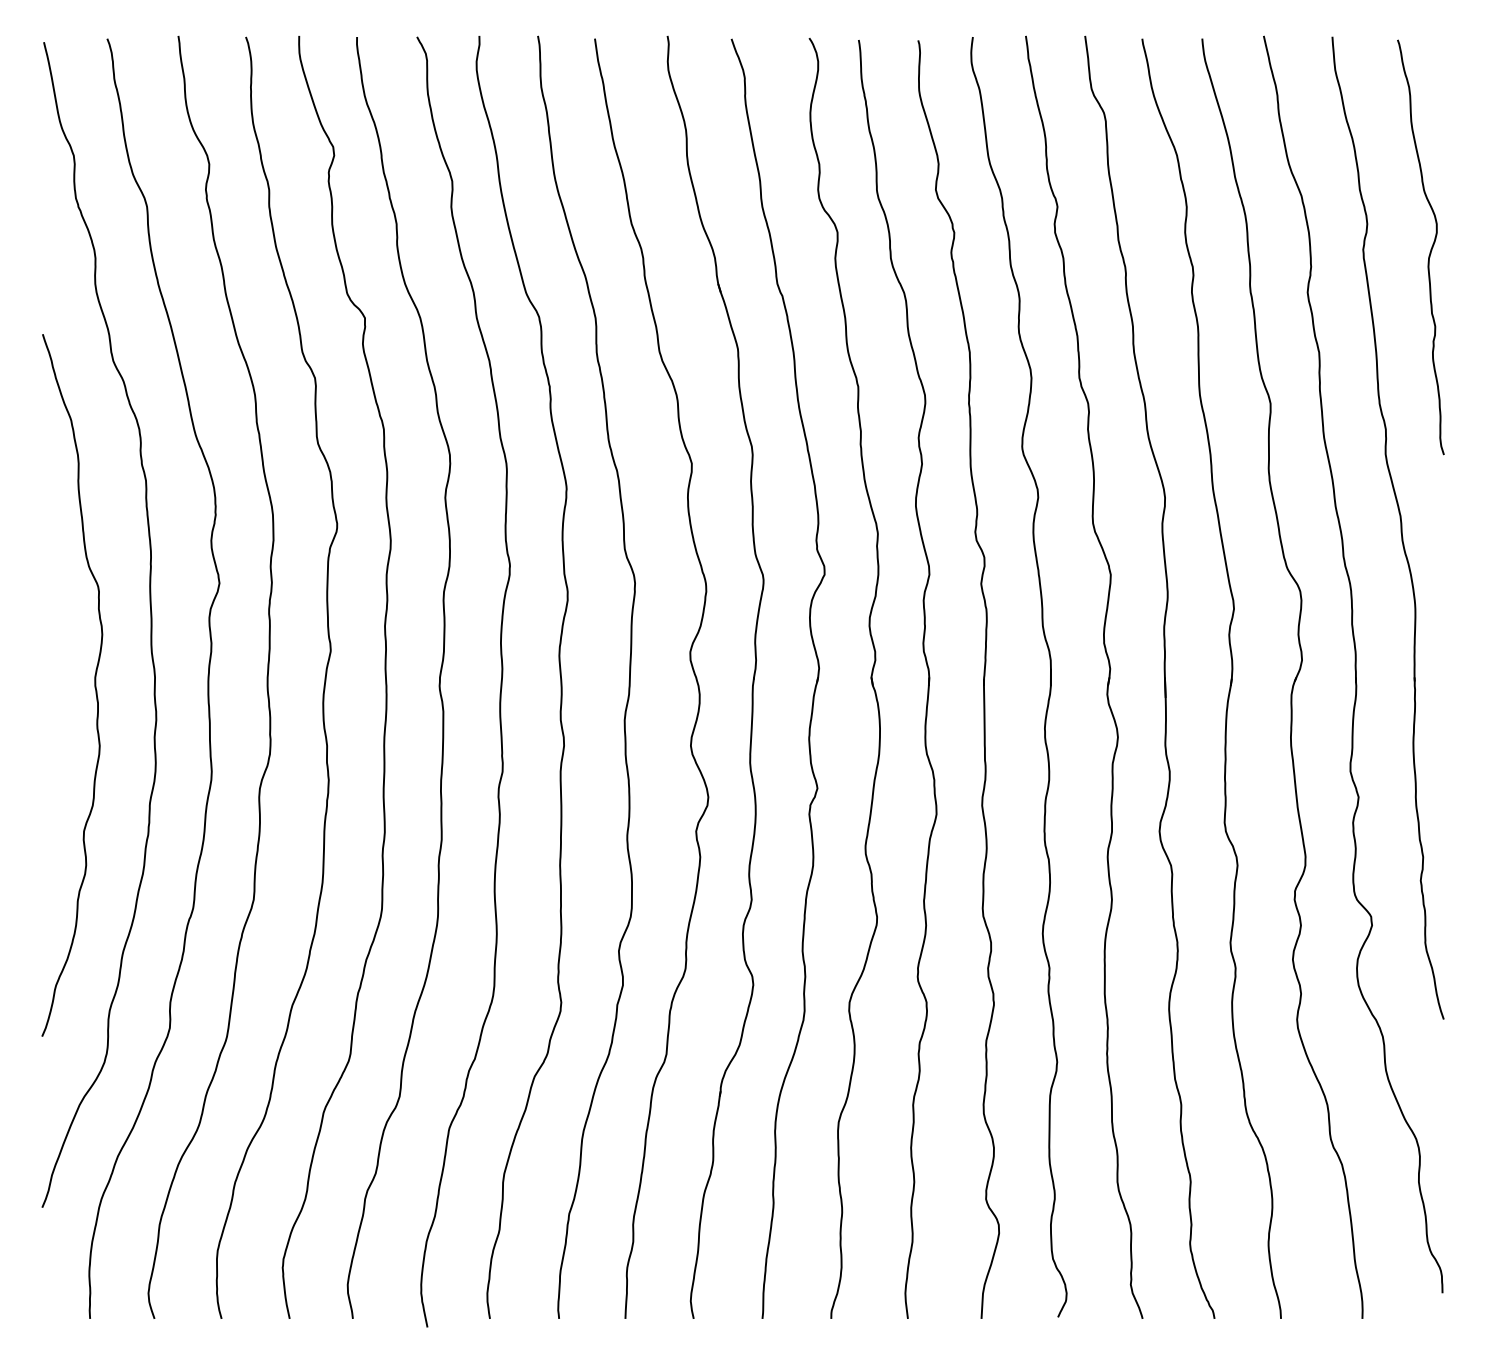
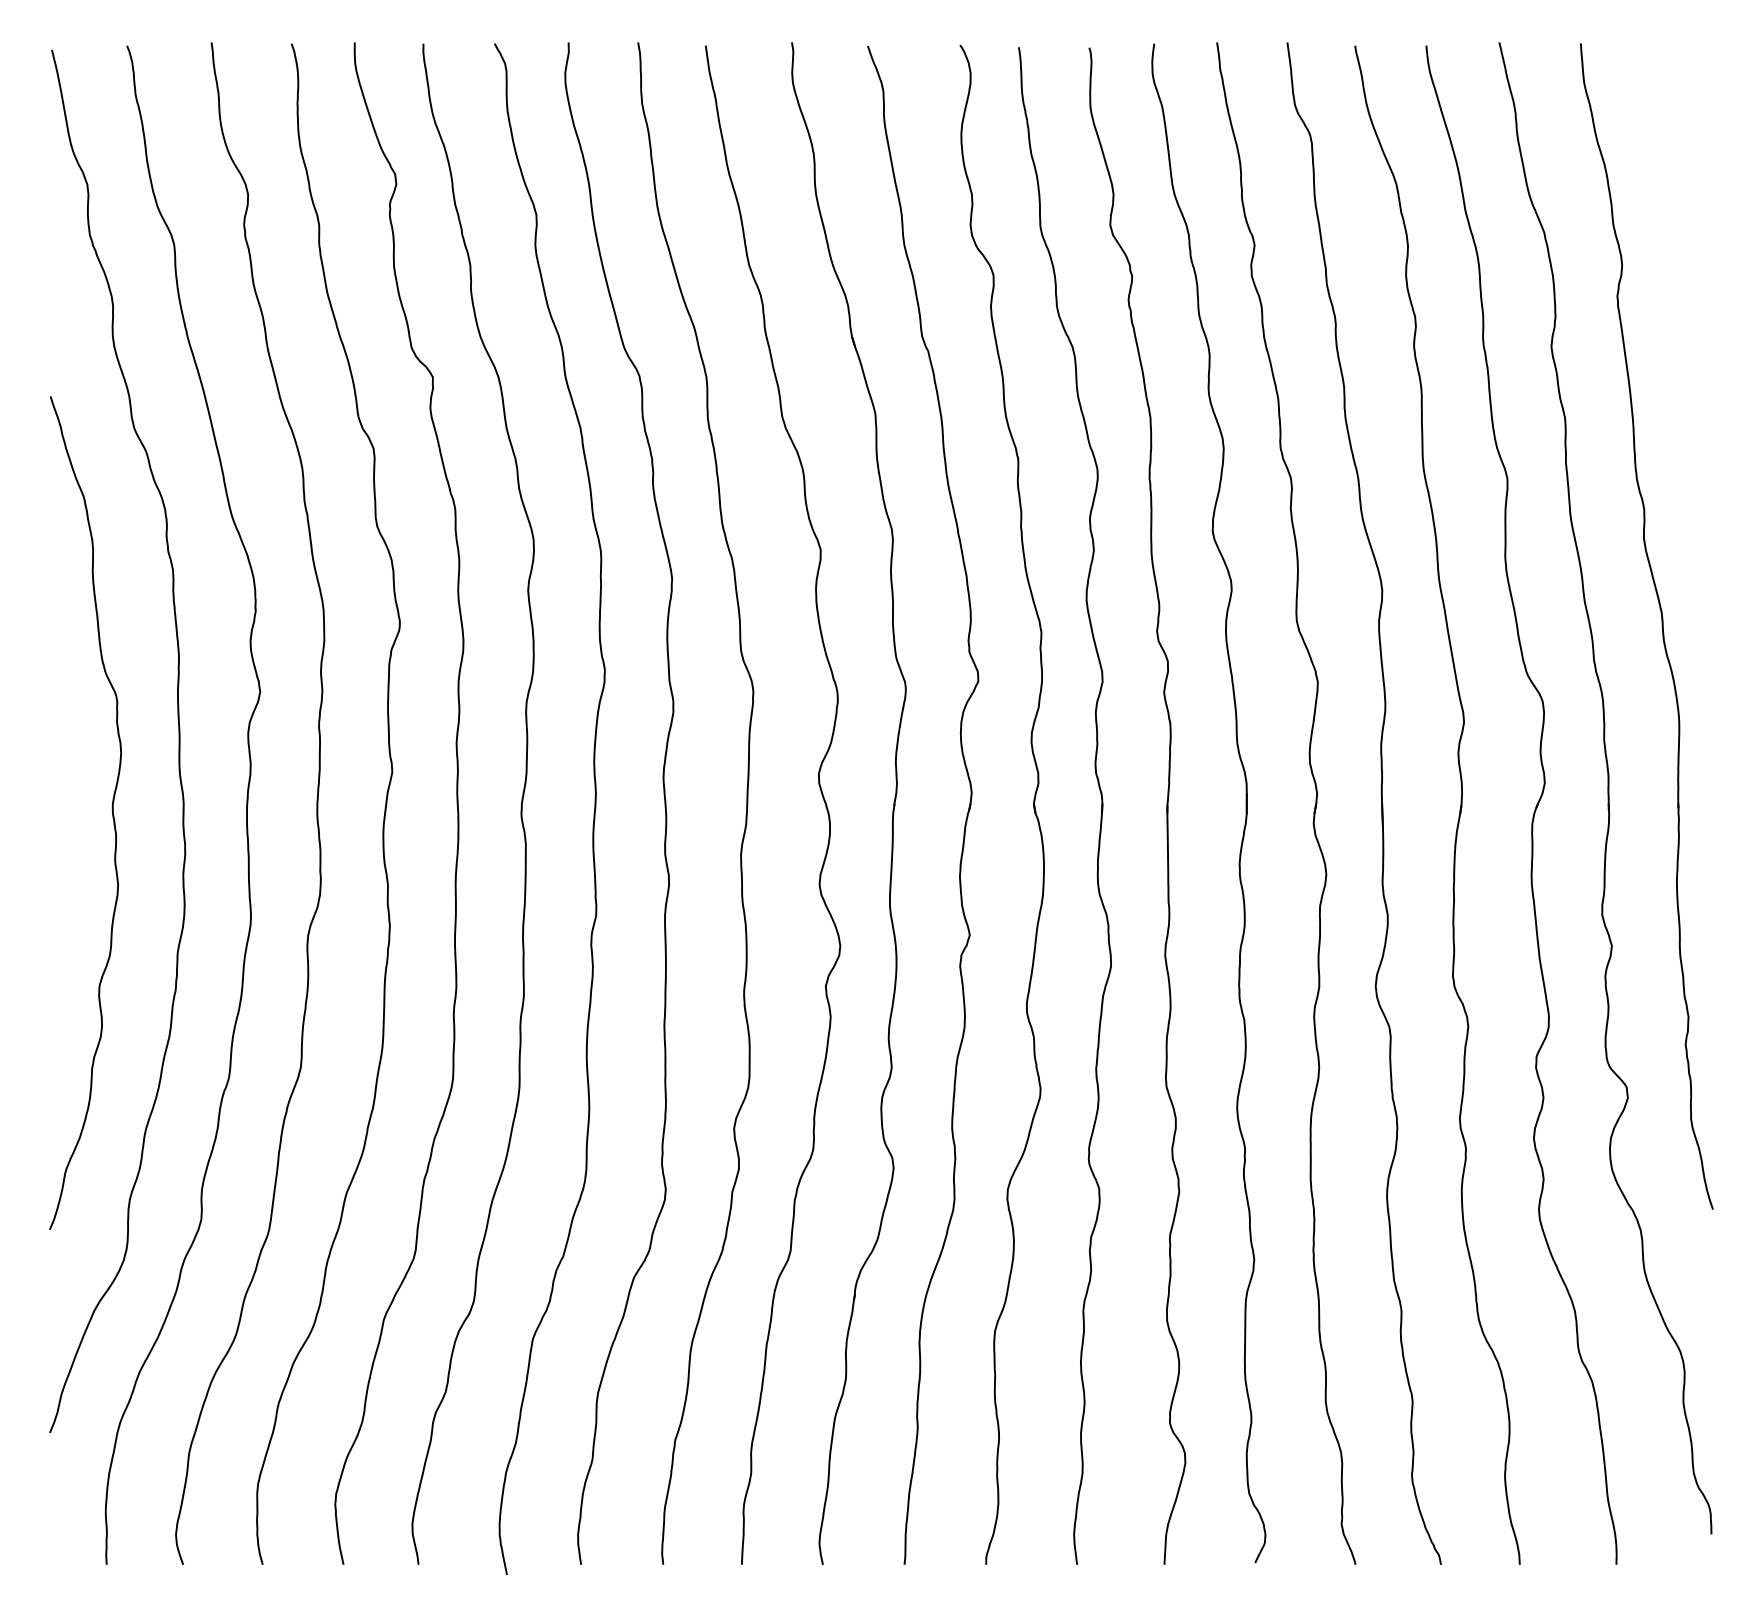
curve: (1430, 249) -> (1697, 295), removed

